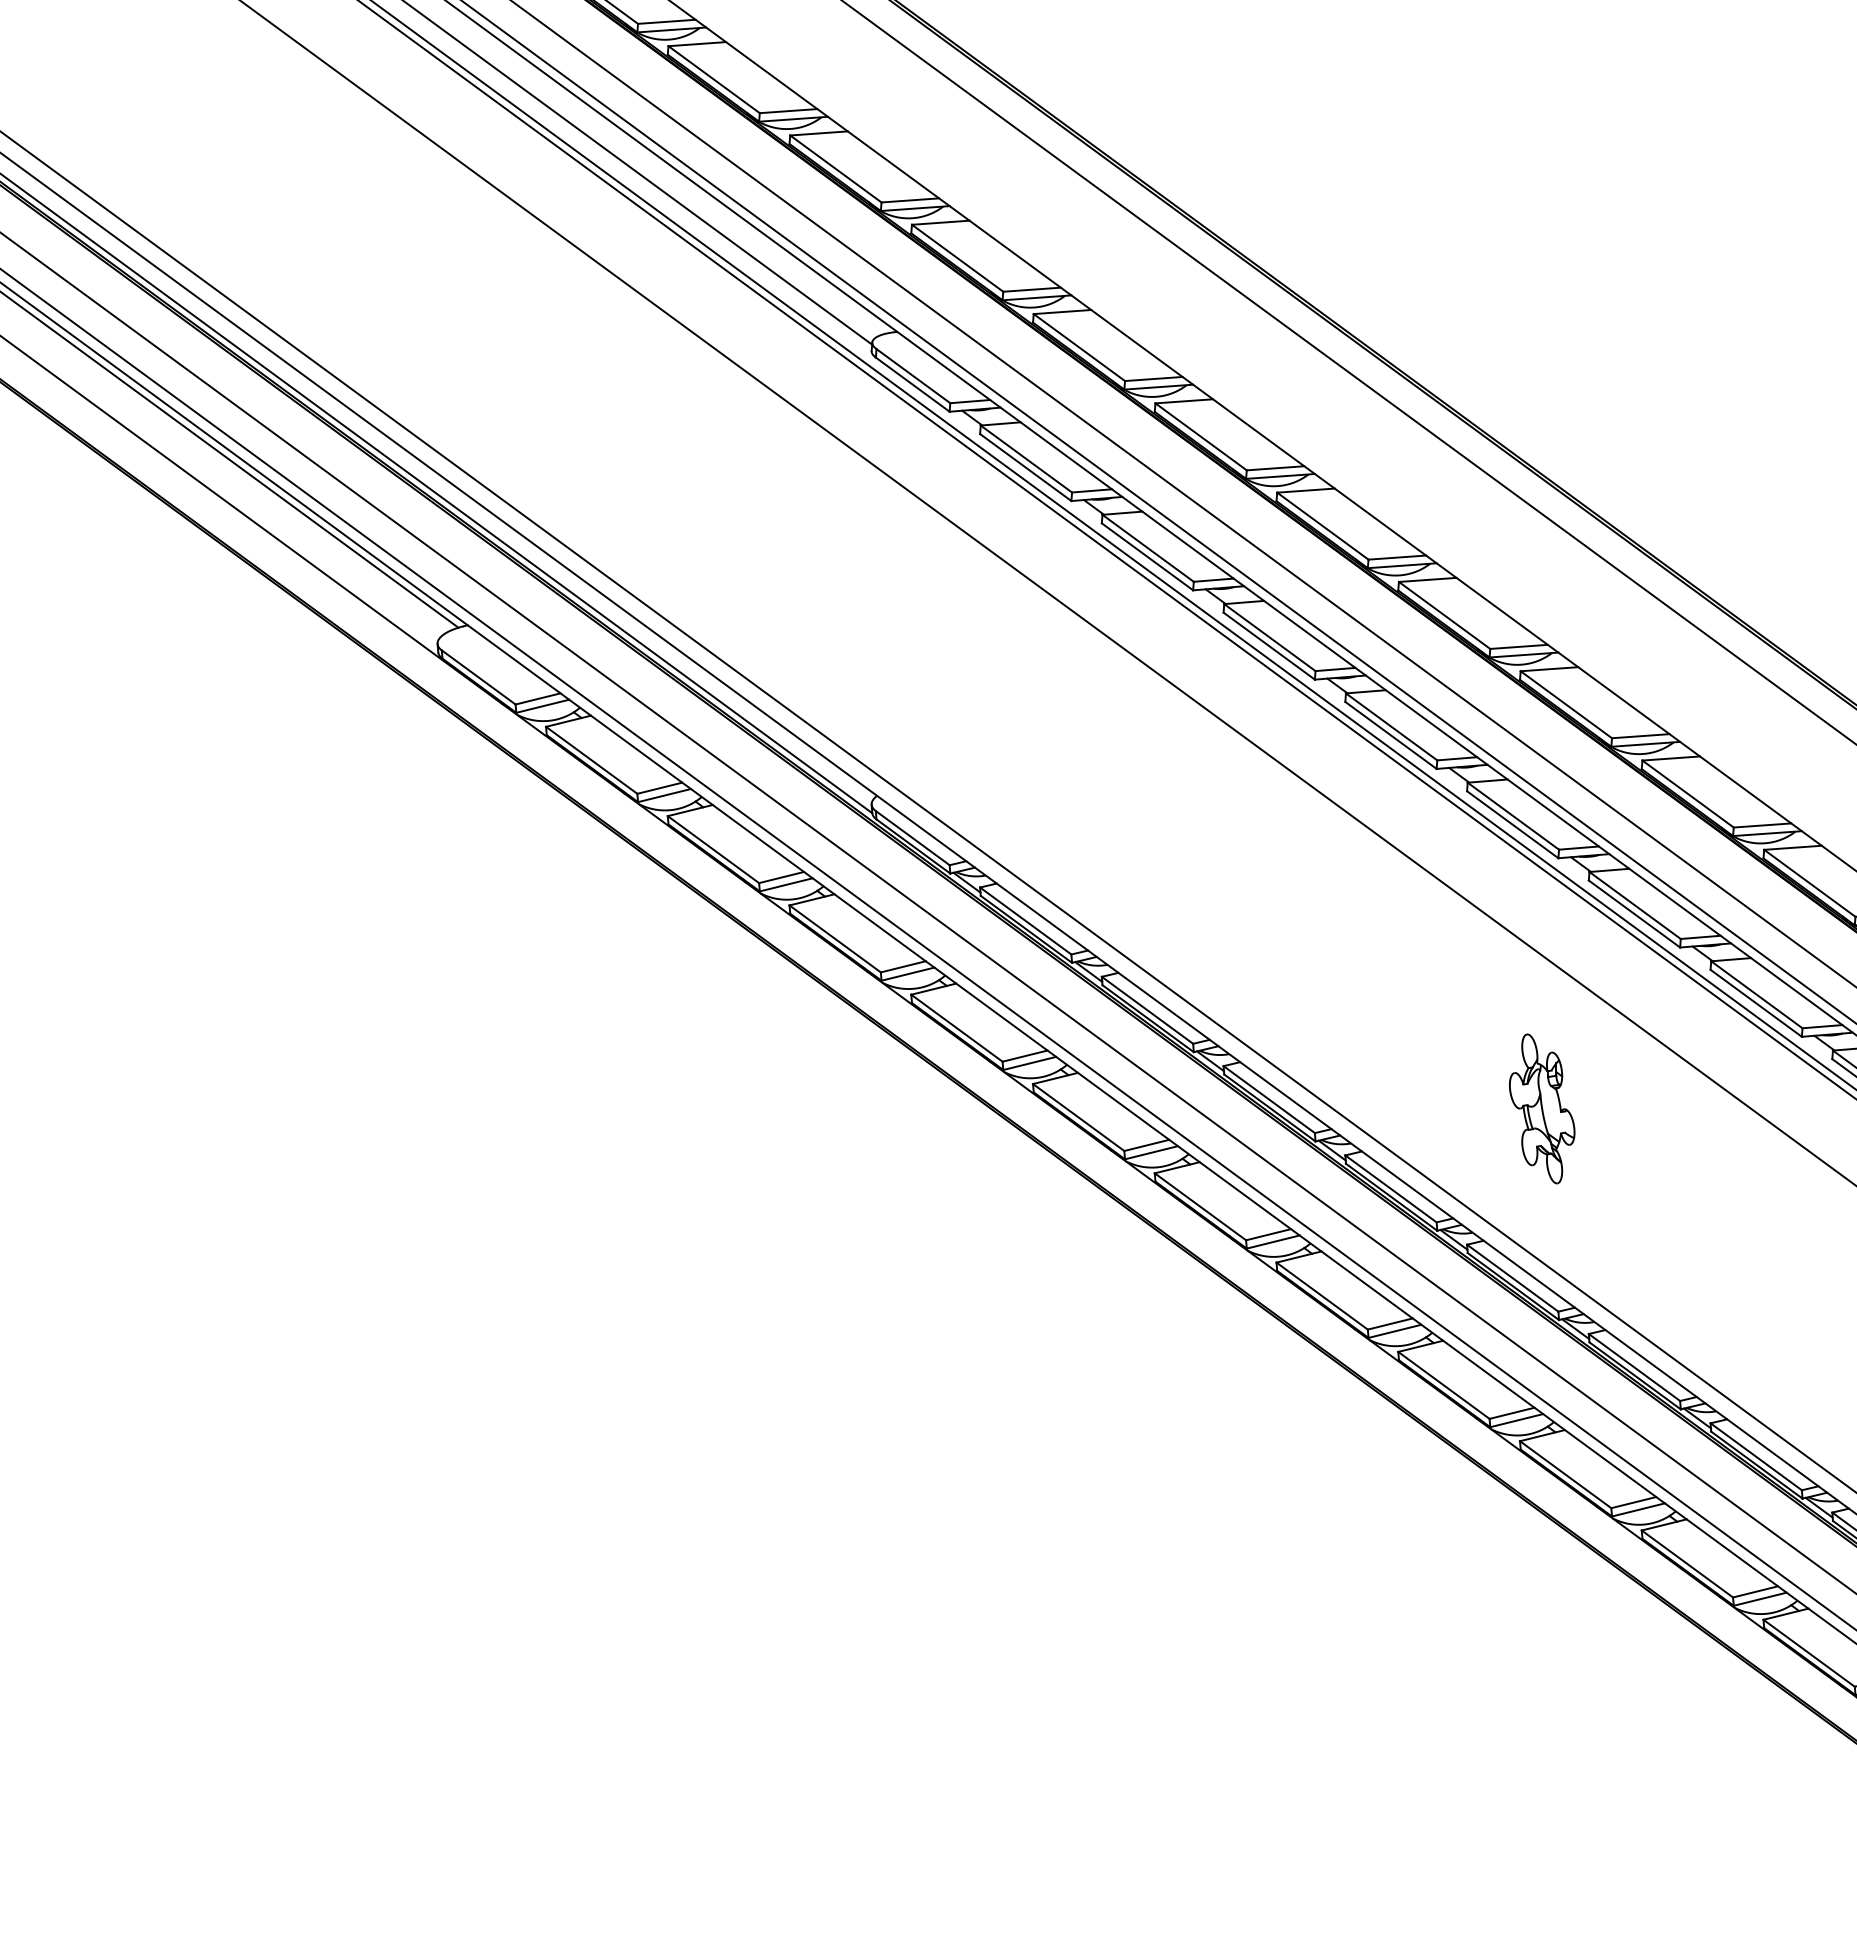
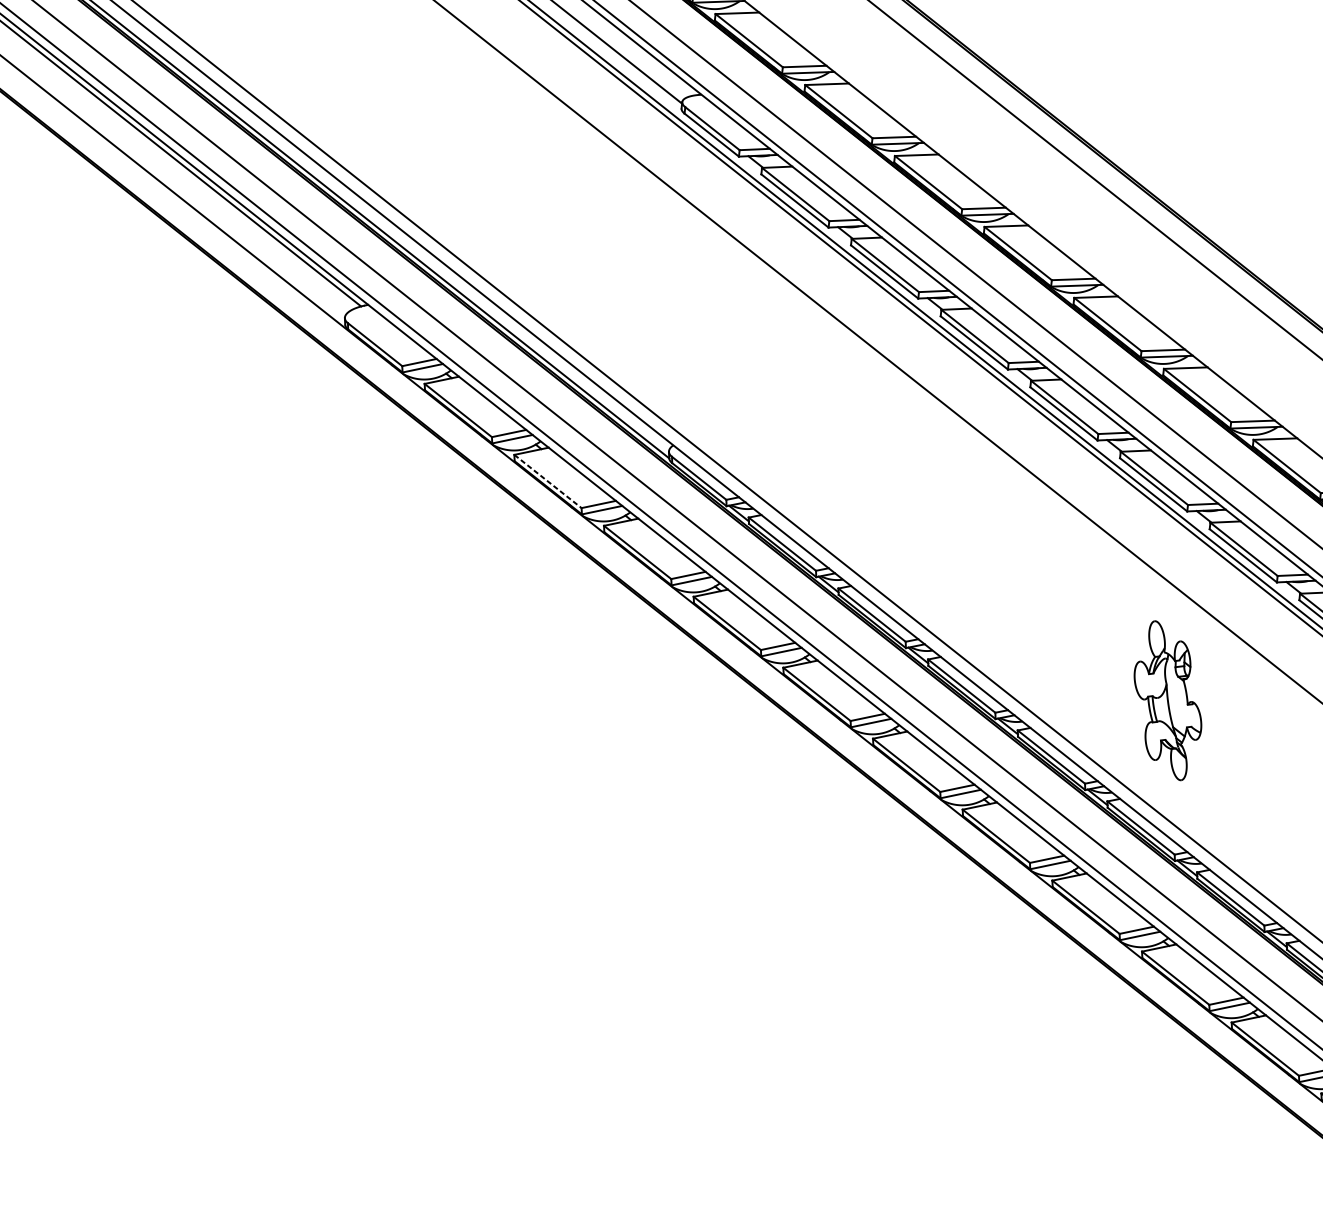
line: (713, 849) -> (548, 481), solid -> dashed
part: (1542, 1108) -> (1168, 700), size x1.4

